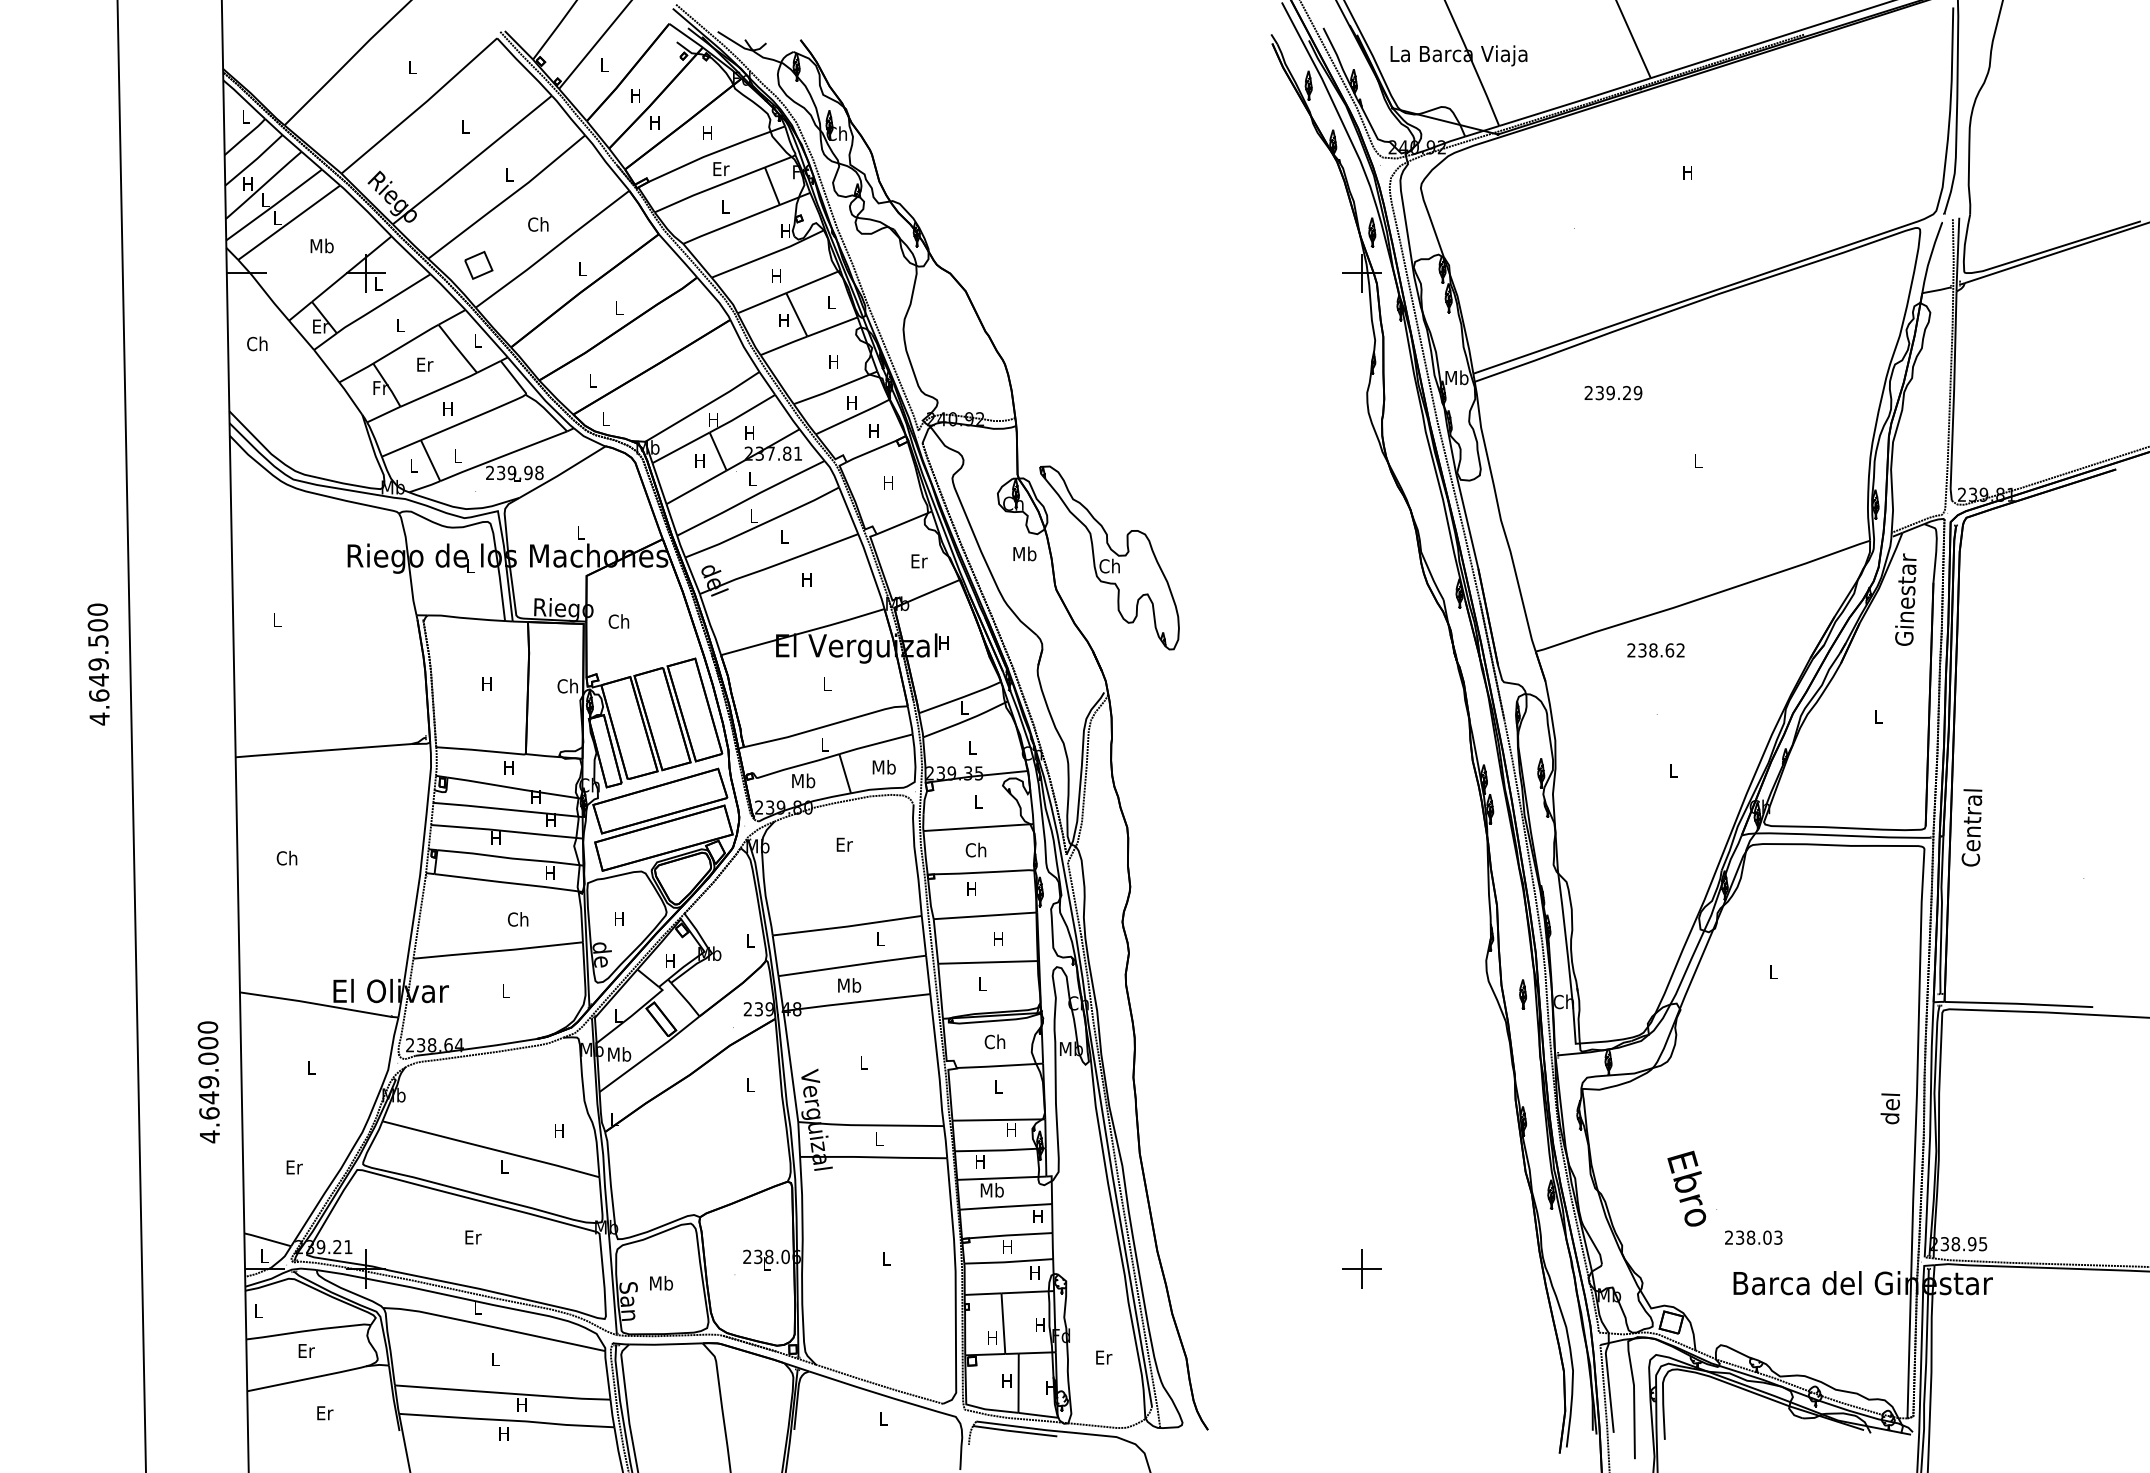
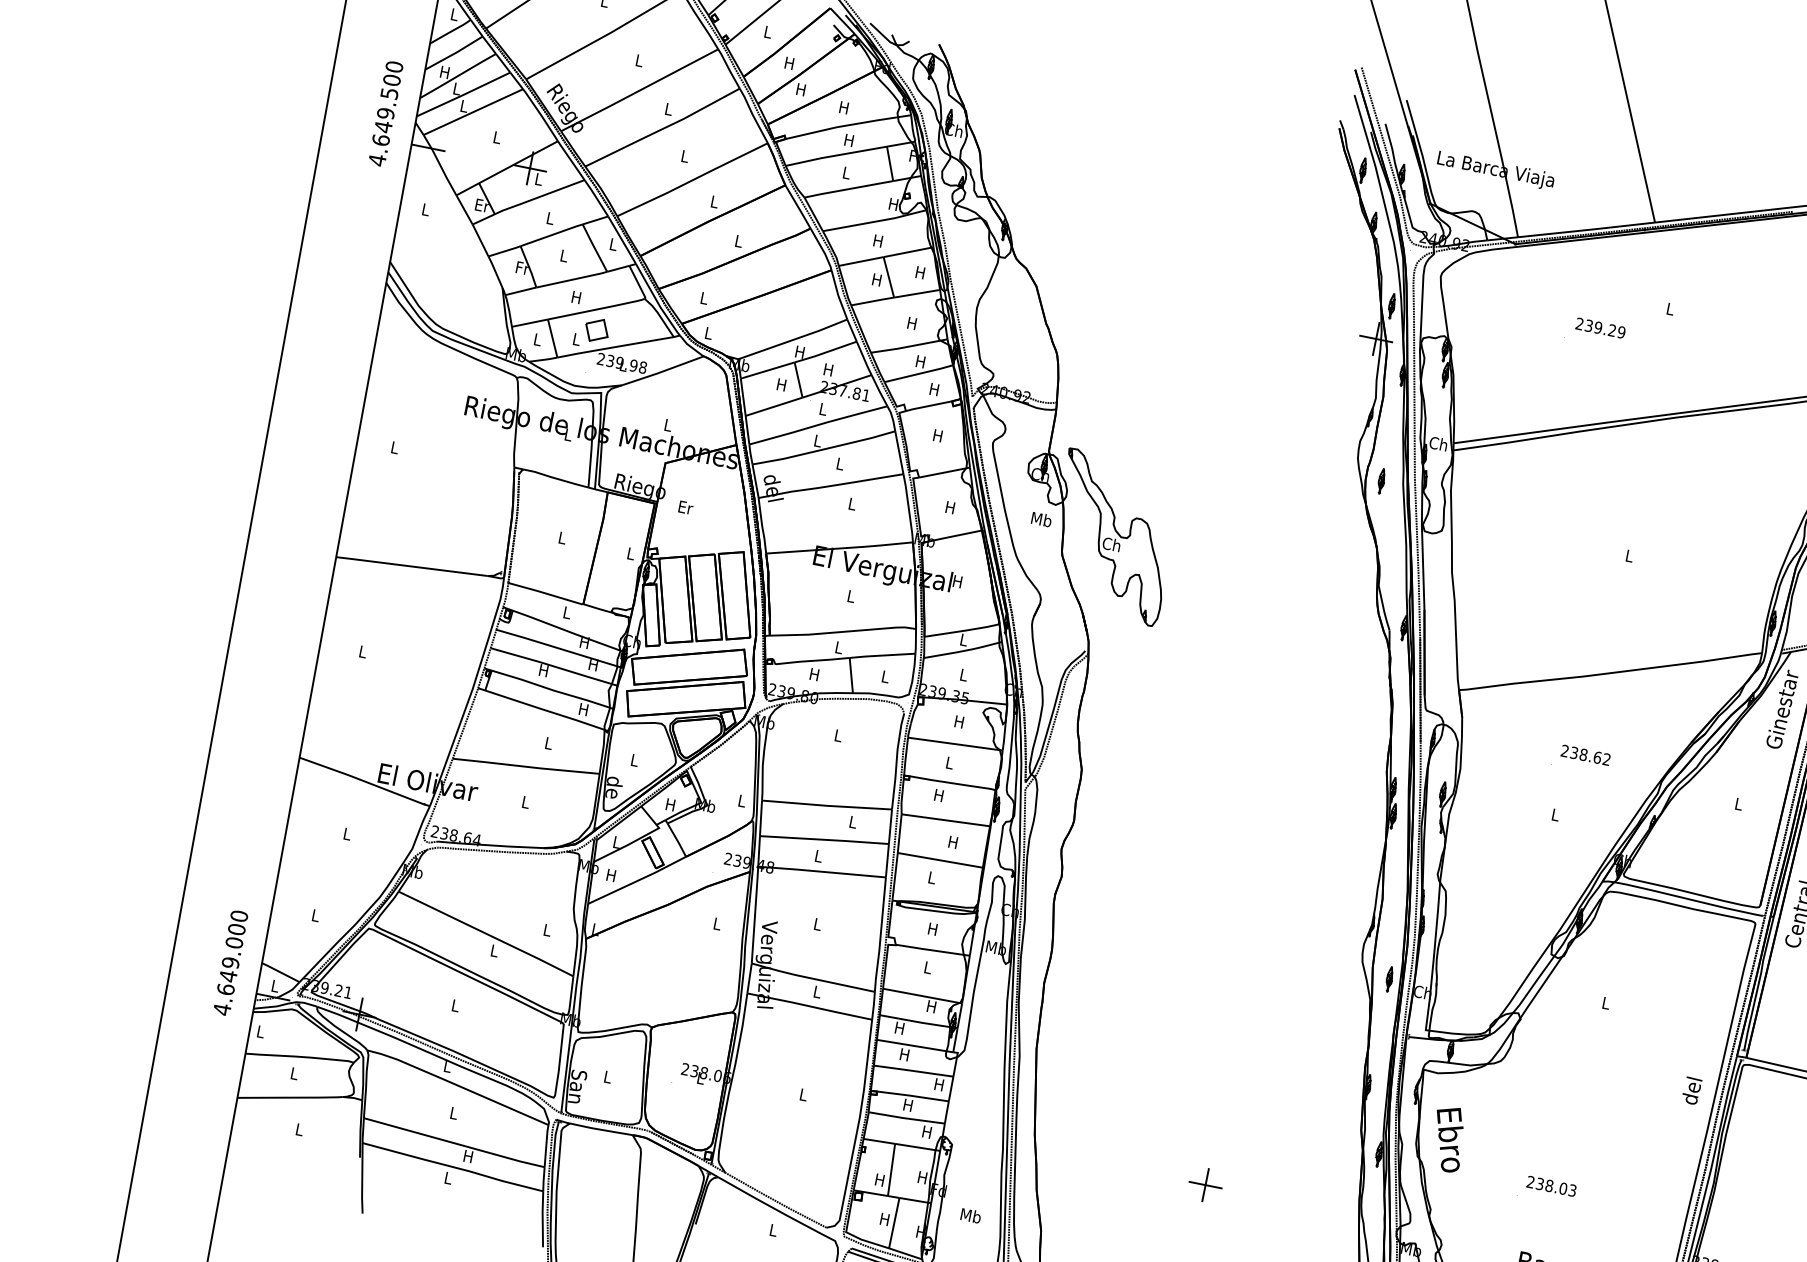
text: (721, 168) -> (849, 140), Er -> H
text: (1687, 172) -> (1670, 309), H -> L
text: (538, 224) -> (684, 156), Ch -> L
text: (321, 245) -> (496, 137), Mb -> L
part: (478, 264) -> (596, 329), moved
text: (831, 302) -> (920, 272), L -> H
text: (257, 343) -> (425, 209), Ch -> L
text: (425, 364) -> (564, 255), Er -> L
text: (1456, 377) -> (1438, 443), Mb -> Ch
text: (1613, 392) -> (1600, 327), moved
part: (1400, 432) -> (1381, 480), added
text: (919, 561) -> (950, 507), Er -> H
text: (806, 579) -> (851, 503), H -> L
text: (618, 621) -> (684, 507), Ch -> Er
text: (1655, 650) -> (1585, 755), moved
text: (98, 664) -> (385, 113), moved
text: (486, 683) -> (562, 537), H -> L
text: (567, 685) -> (630, 553), Ch -> L
text: (508, 767) -> (566, 612), H -> L
text: (883, 767) -> (884, 676), Mb -> L
text: (803, 780) -> (814, 674), Mb -> H
text: (977, 801) -> (958, 721), L -> H
text: (844, 844) -> (838, 735), Er -> L
text: (975, 849) -> (949, 762), Ch -> L
text: (286, 857) -> (362, 651), Ch -> L
text: (619, 918) -> (634, 759), H -> L
text: (517, 919) -> (547, 743), Ch -> L
text: (849, 985) -> (818, 856), Mb -> L
text: (994, 1041) -> (932, 928), Ch -> H
text: (619, 1054) -> (611, 875), Mb -> H
text: (208, 1082) -> (230, 963), moved
text: (1889, 1108) -> (1691, 1090), moved
text: (559, 1130) -> (547, 929), H -> L
text: (294, 1167) -> (315, 915), Er -> L
text: (1686, 1188) -> (1447, 1138), moved
text: (991, 1190) -> (904, 1054), Mb -> H
text: (473, 1237) -> (456, 1005), Er -> L
text: (1753, 1237) -> (1551, 1186), moved
text: (661, 1282) -> (608, 1076), Mb -> L
text: (306, 1350) -> (294, 1073), Er -> L
text: (1103, 1357) -> (970, 1215), Er -> Mb
text: (325, 1413) -> (300, 1130), Er -> L
text: (503, 1433) -> (447, 1177), H -> L

